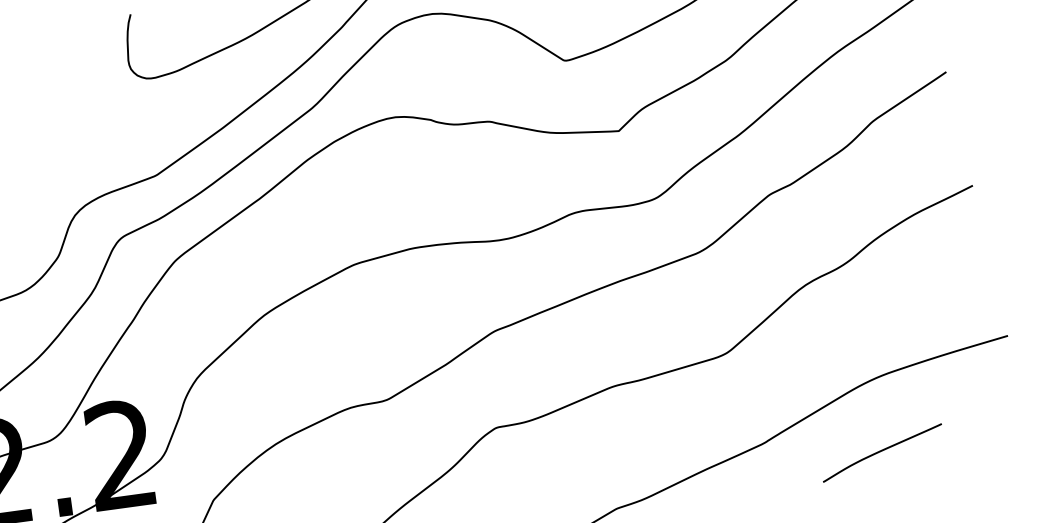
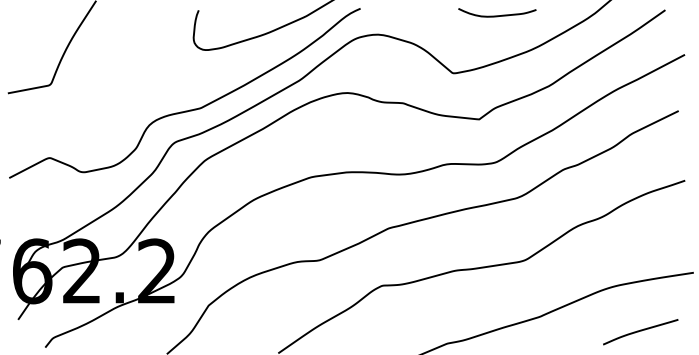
curve: (881, 452) -> (640, 331), moved

